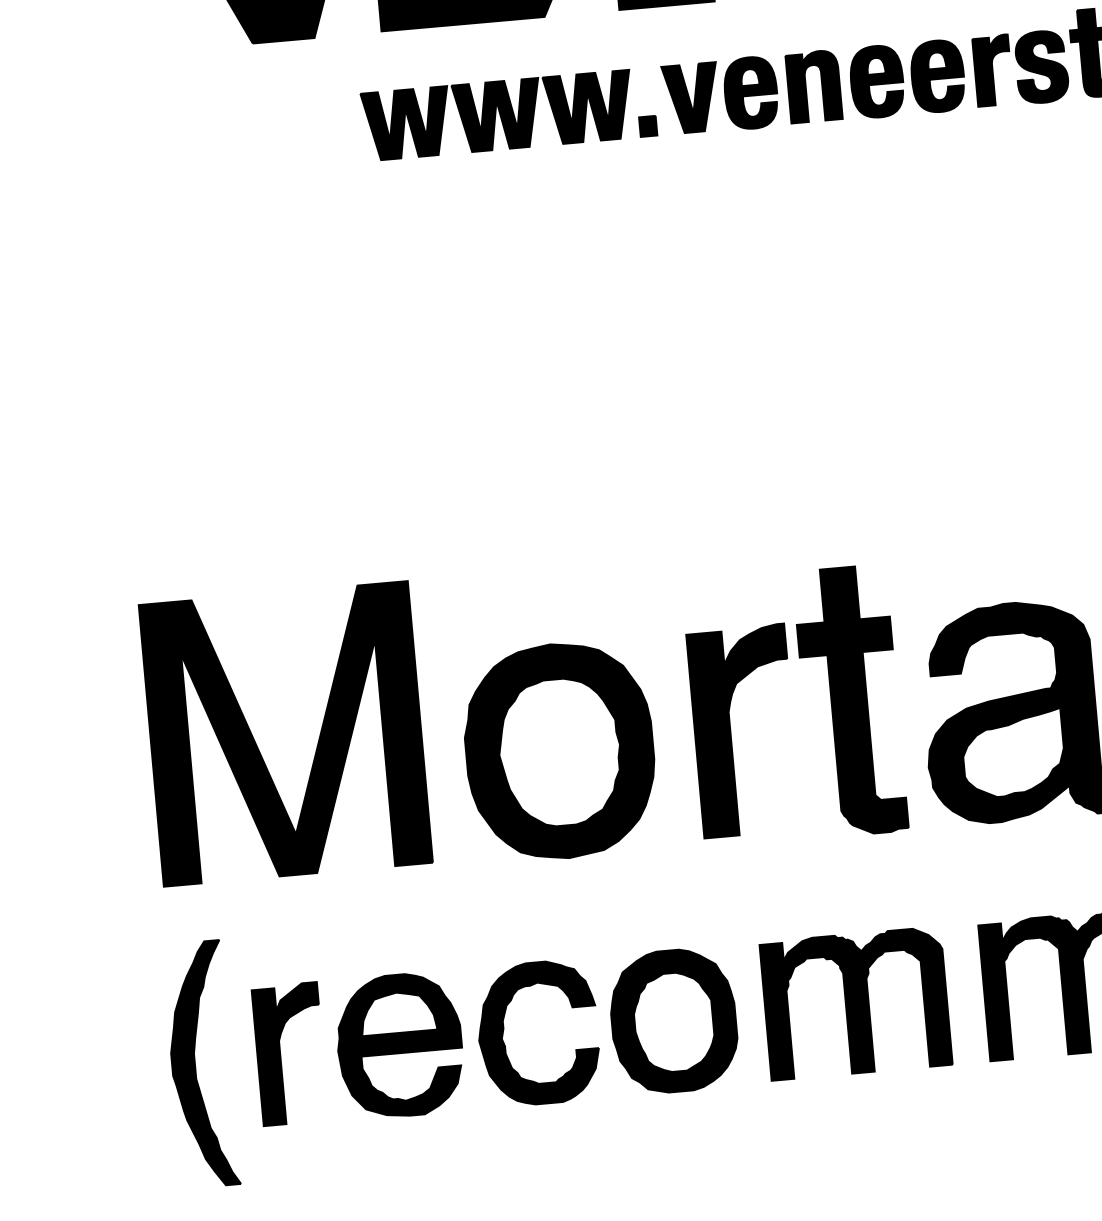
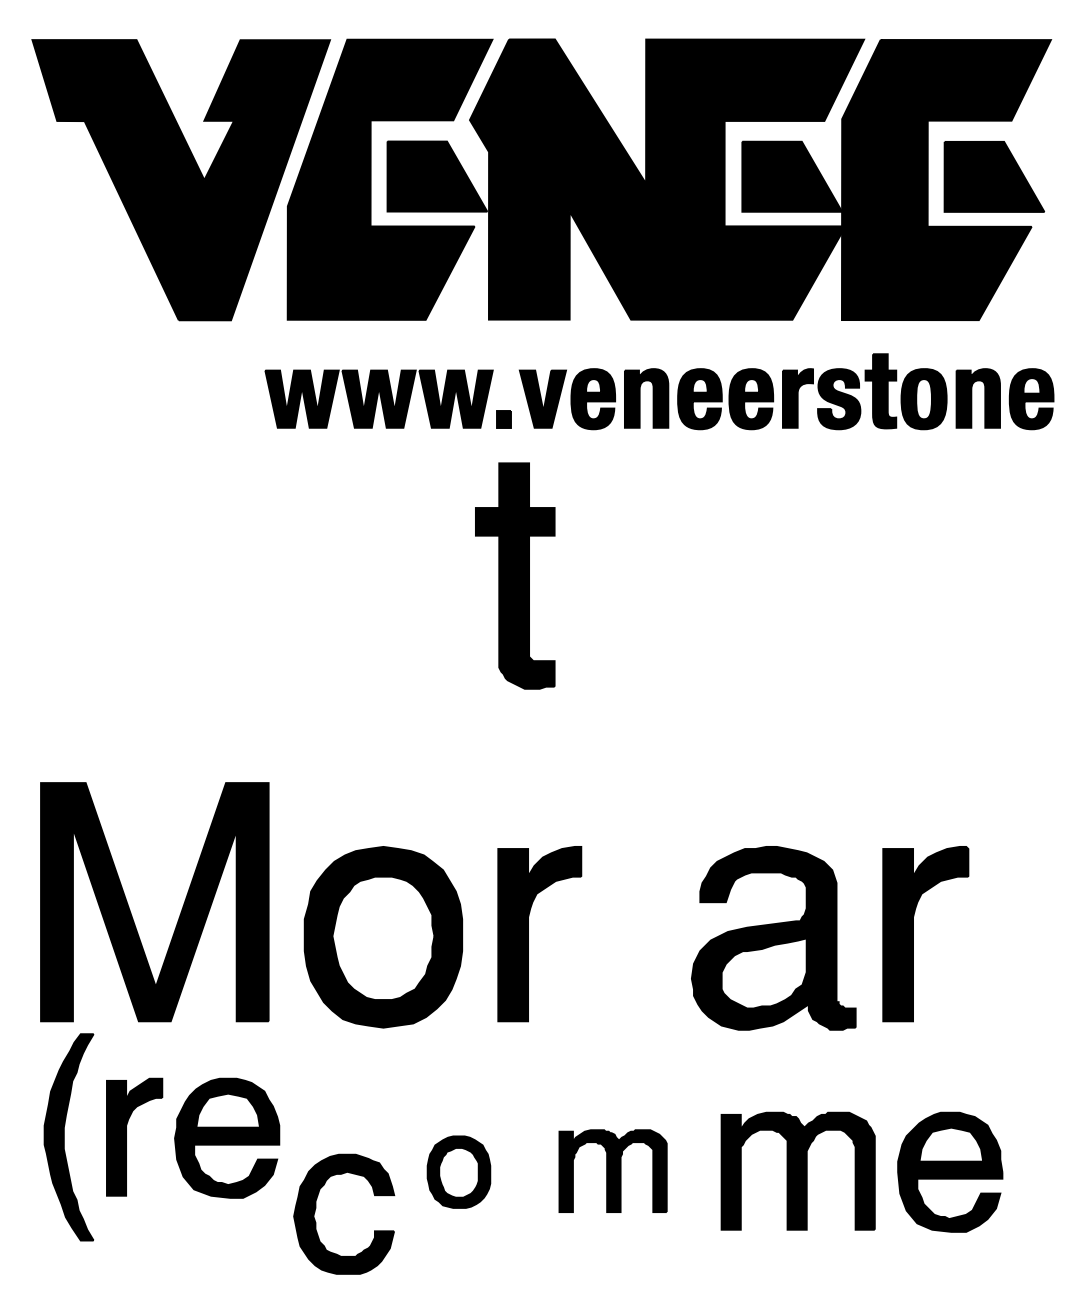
part: (850, 700) -> (515, 575), moved
part: (855, 1002) -> (612, 1170), size x0.7
part: (673, 1020) -> (458, 1171), size x0.6
part: (504, 1029) -> (316, 1208), moved
part: (400, 1044) -> (227, 1137), moved
part: (280, 1054) -> (126, 1136), moved
part: (200, 1064) -> (68, 1137), moved

